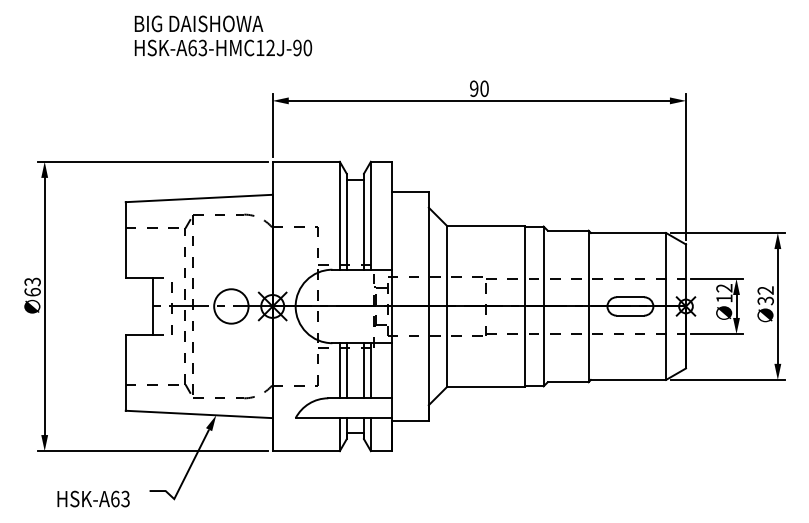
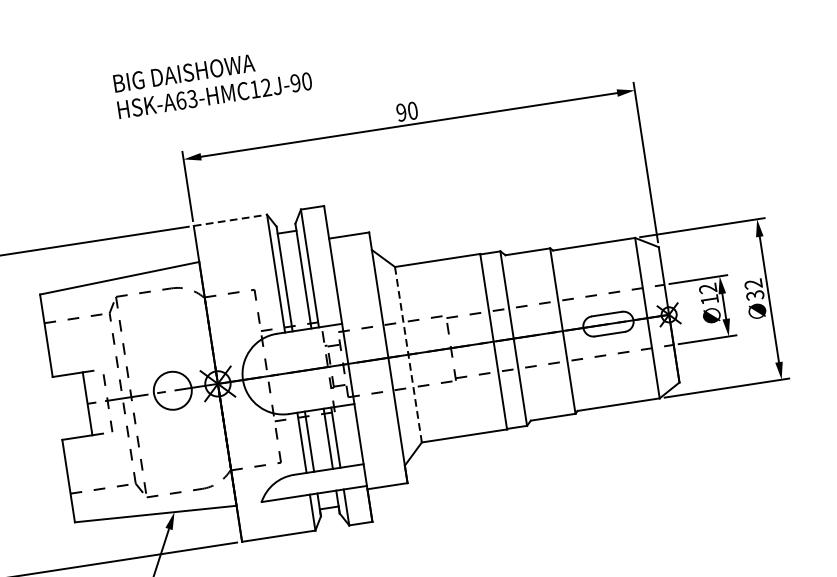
text: (223, 35) -> (212, 81), moved
line: (306, 161) -> (230, 219), solid -> dashed
line: (447, 306) -> (408, 354), solid -> dashed

